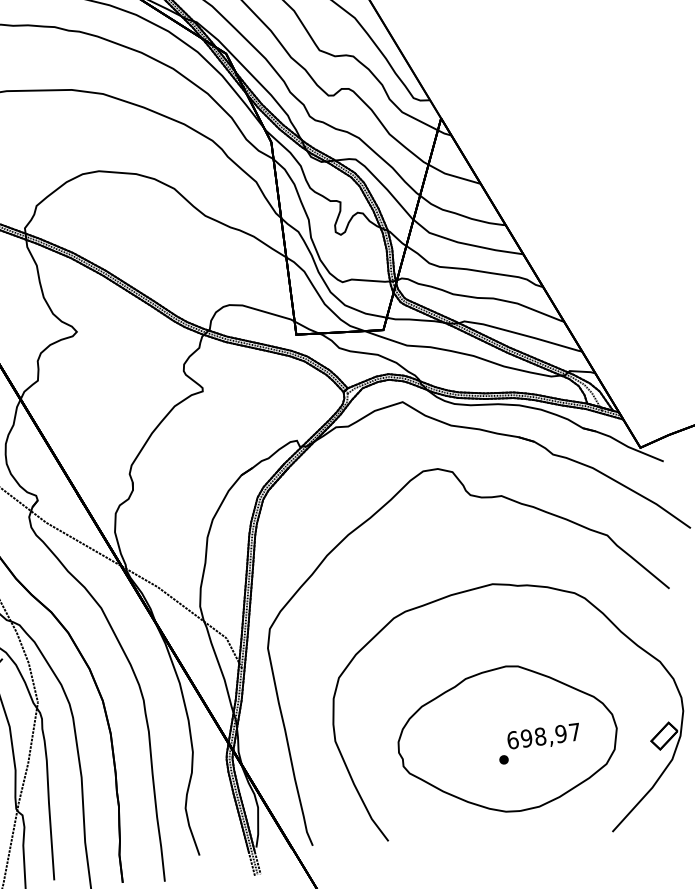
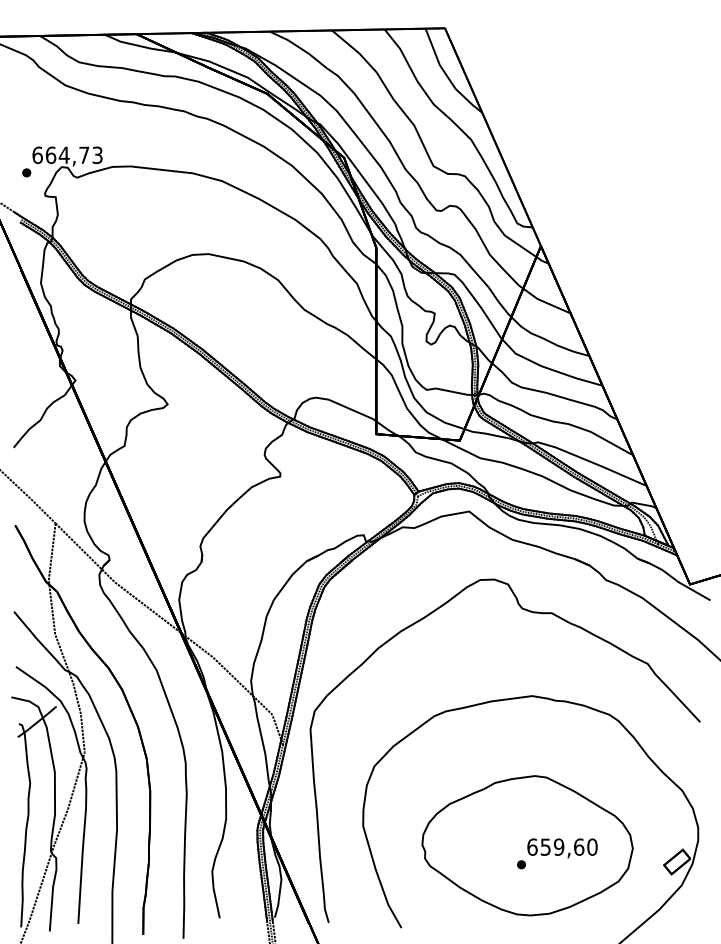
text: (550, 734) -> (568, 846), 698,97 -> 659,60

